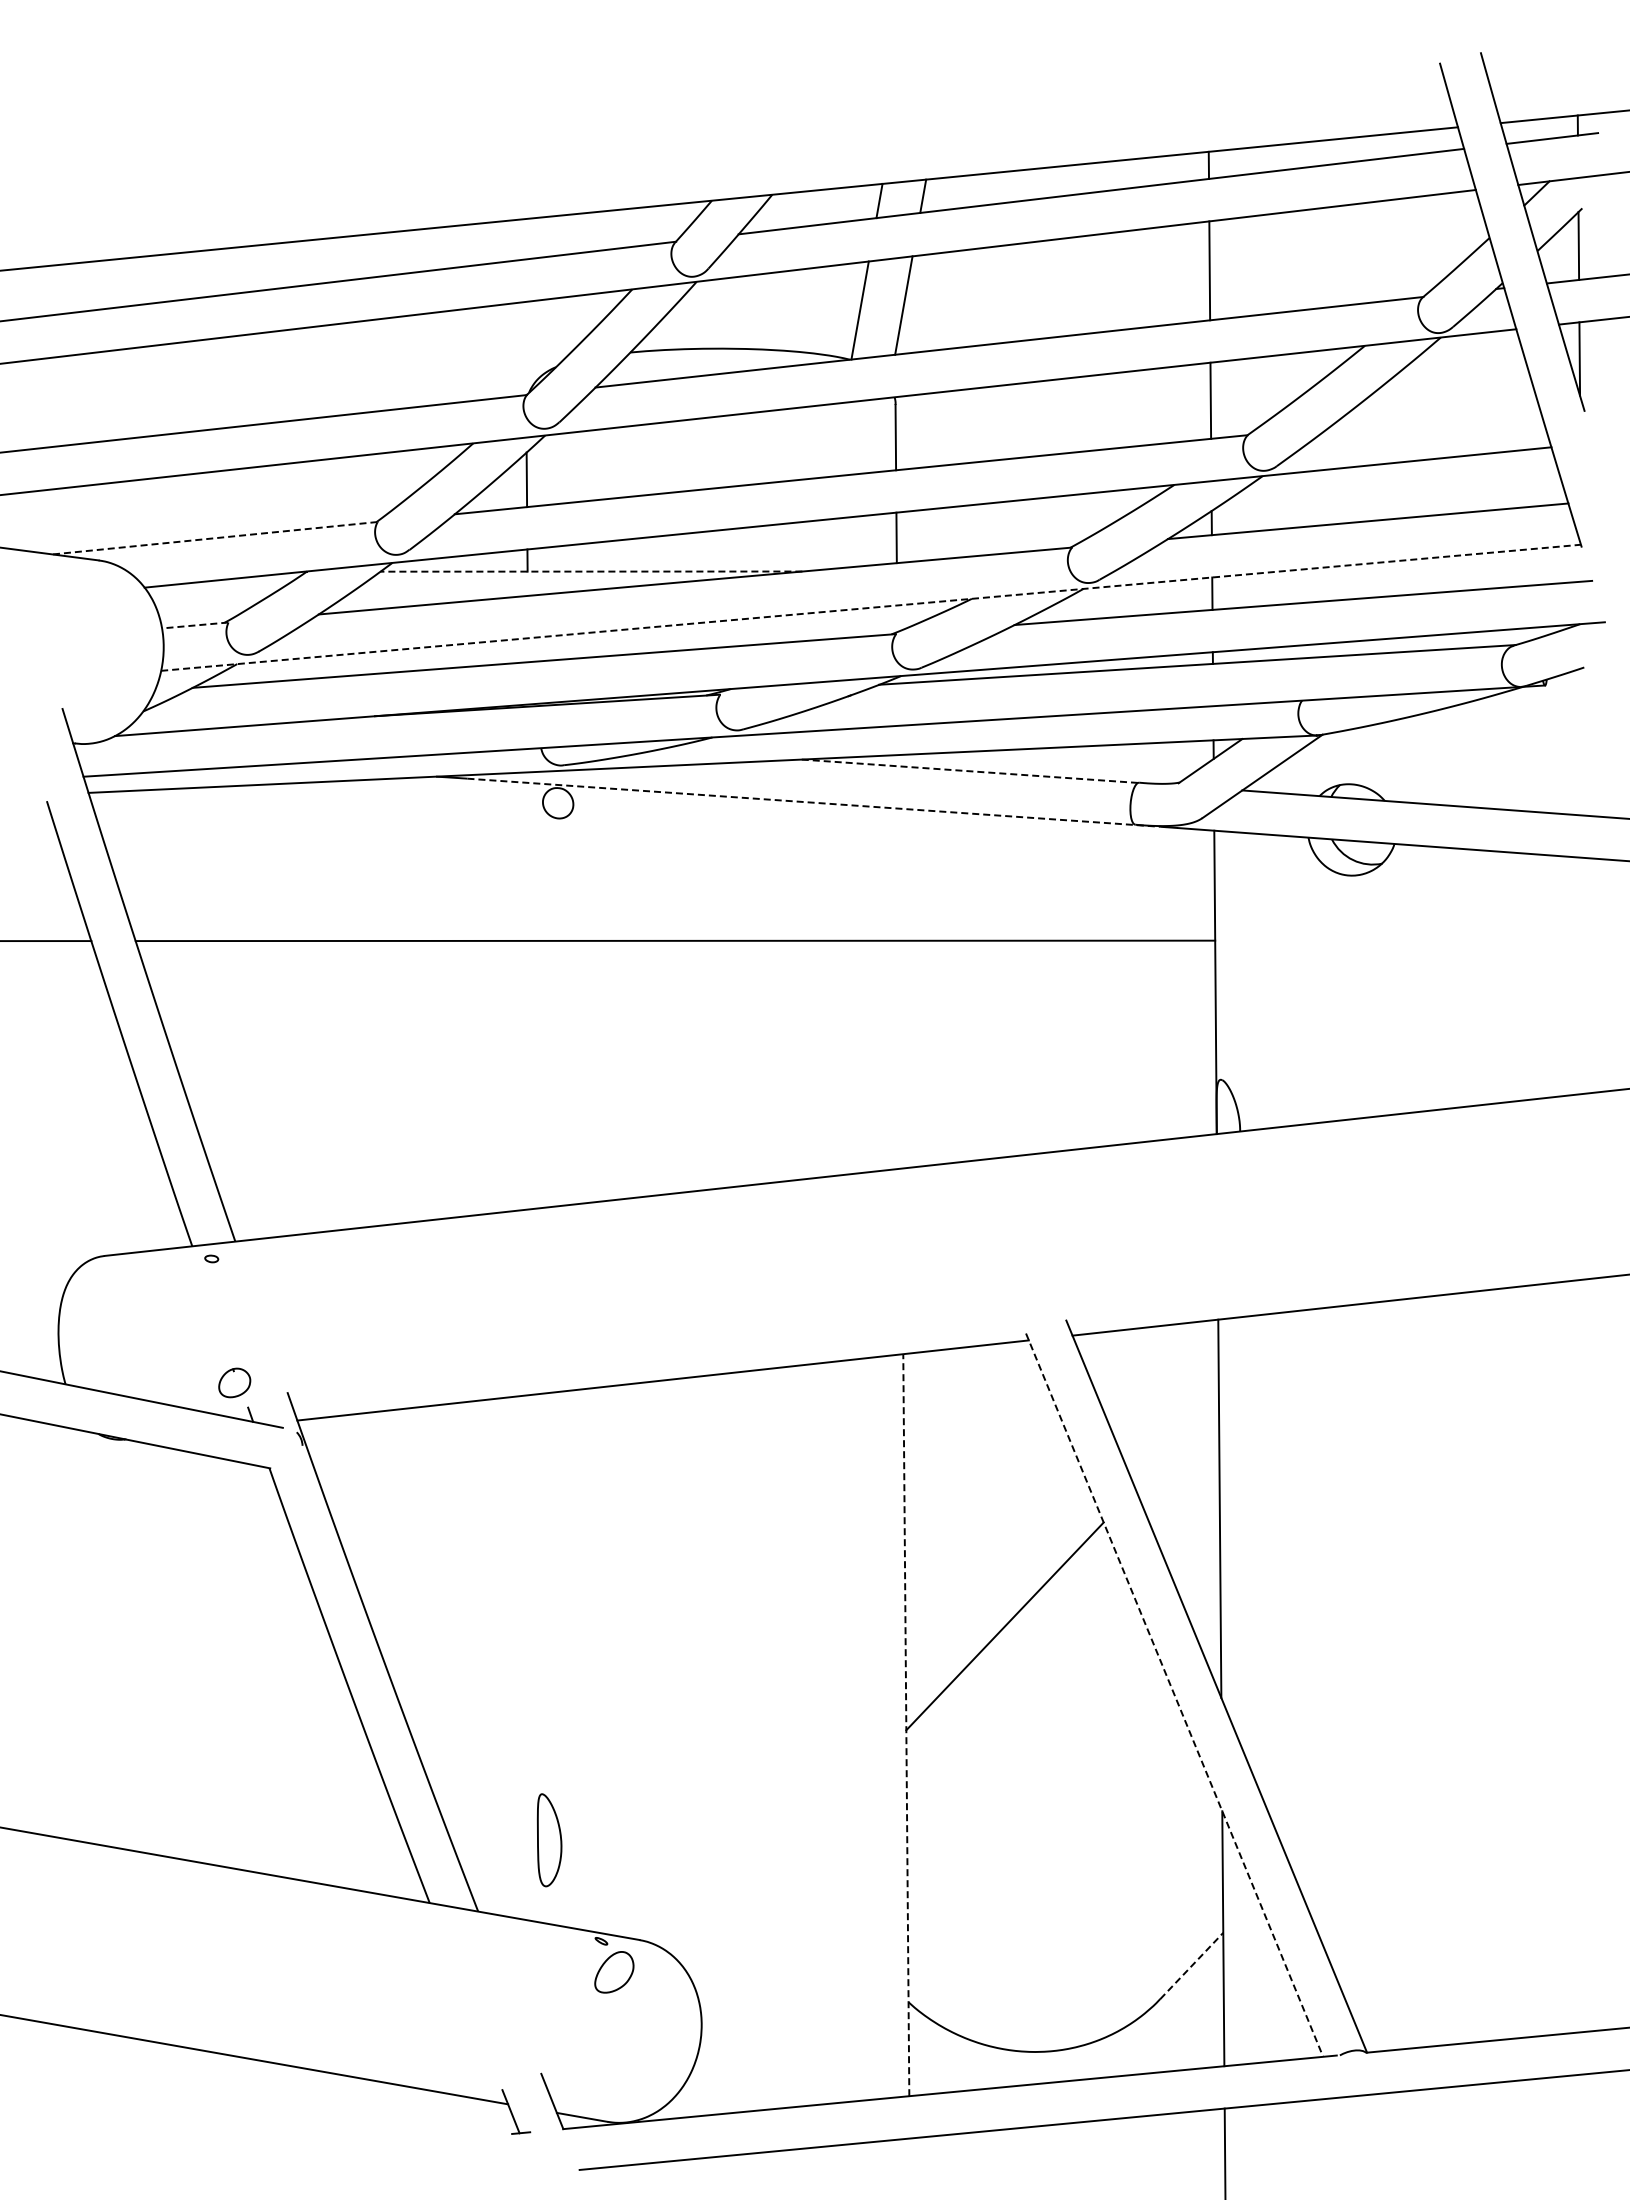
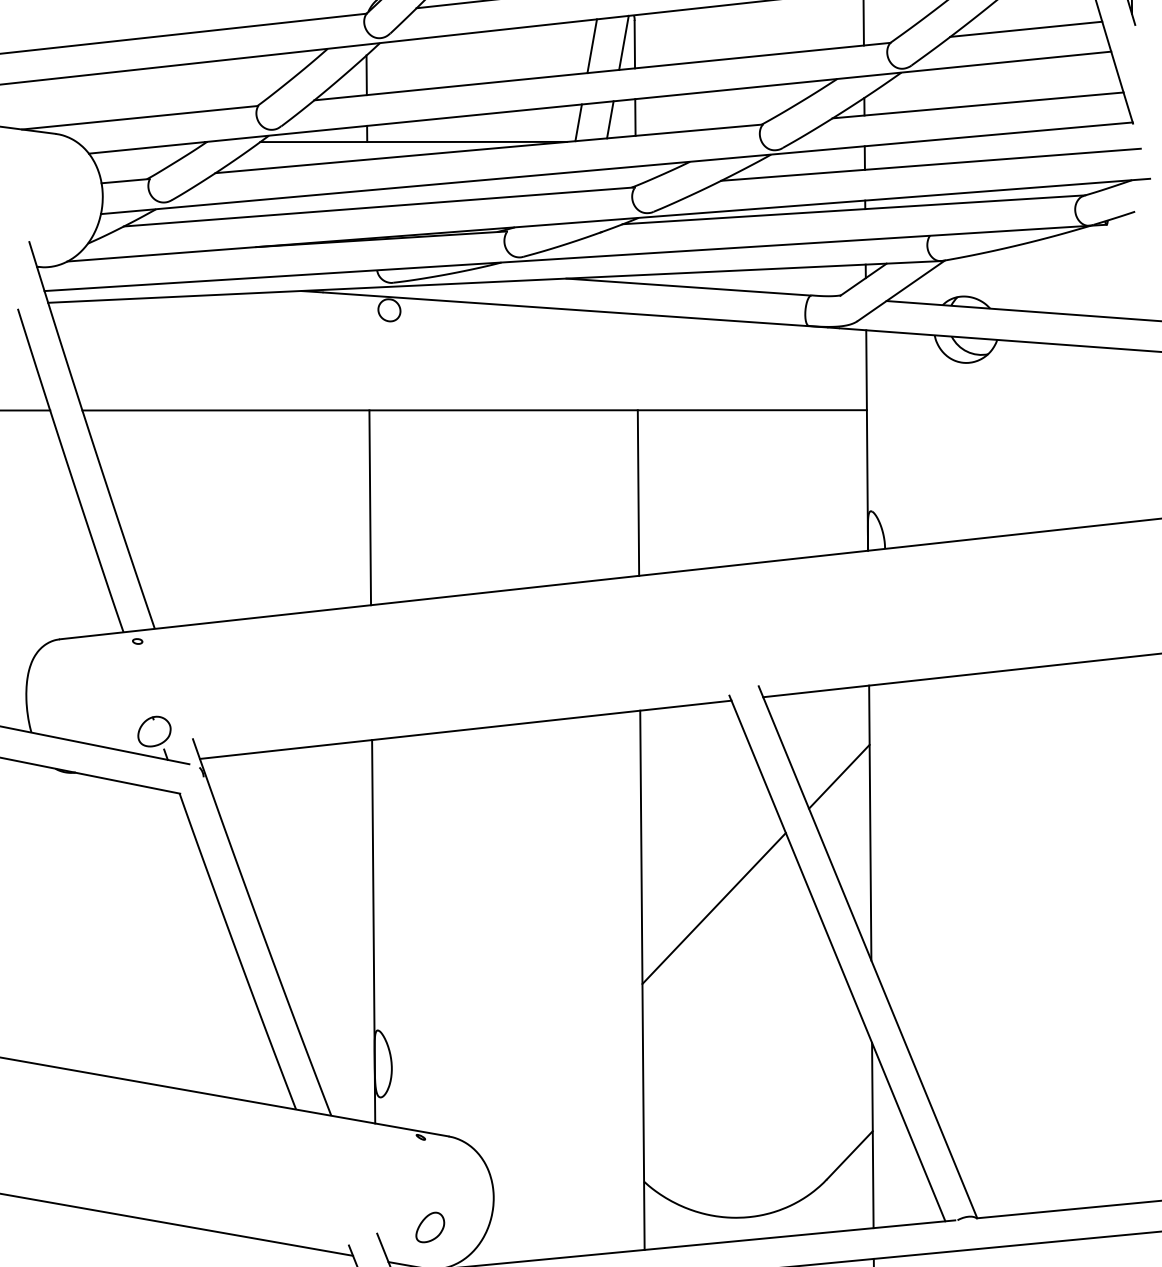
line: (1434, 416) -> (1026, 29), added
line: (880, 435) -> (623, 43), added
line: (836, 439) -> (591, 45), added
line: (214, 538) -> (139, 117), dashed -> solid
line: (861, 540) -> (609, 119), added
line: (818, 544) -> (578, 122), added
line: (591, 571) -> (413, 141), dashed -> solid
line: (871, 607) -> (617, 168), dashed -> solid
line: (194, 625) -> (125, 181), dashed -> solid
line: (969, 771) -> (688, 287), dashed -> solid
line: (814, 802) -> (575, 309), dashed -> solid
line: (900, 1054) -> (638, 492), added
line: (531, 1074) -> (370, 507), added
part: (234, 1382) -> (154, 731), size x1.43
line: (1176, 1445) -> (838, 777), added
line: (536, 1658) -> (373, 931), added
line: (1174, 1695) -> (837, 958), dashed -> solid
line: (906, 1724) -> (642, 979), dashed -> solid
line: (1191, 1965) -> (849, 1154), dashed -> solid
part: (614, 1972) -> (430, 1227), moved

